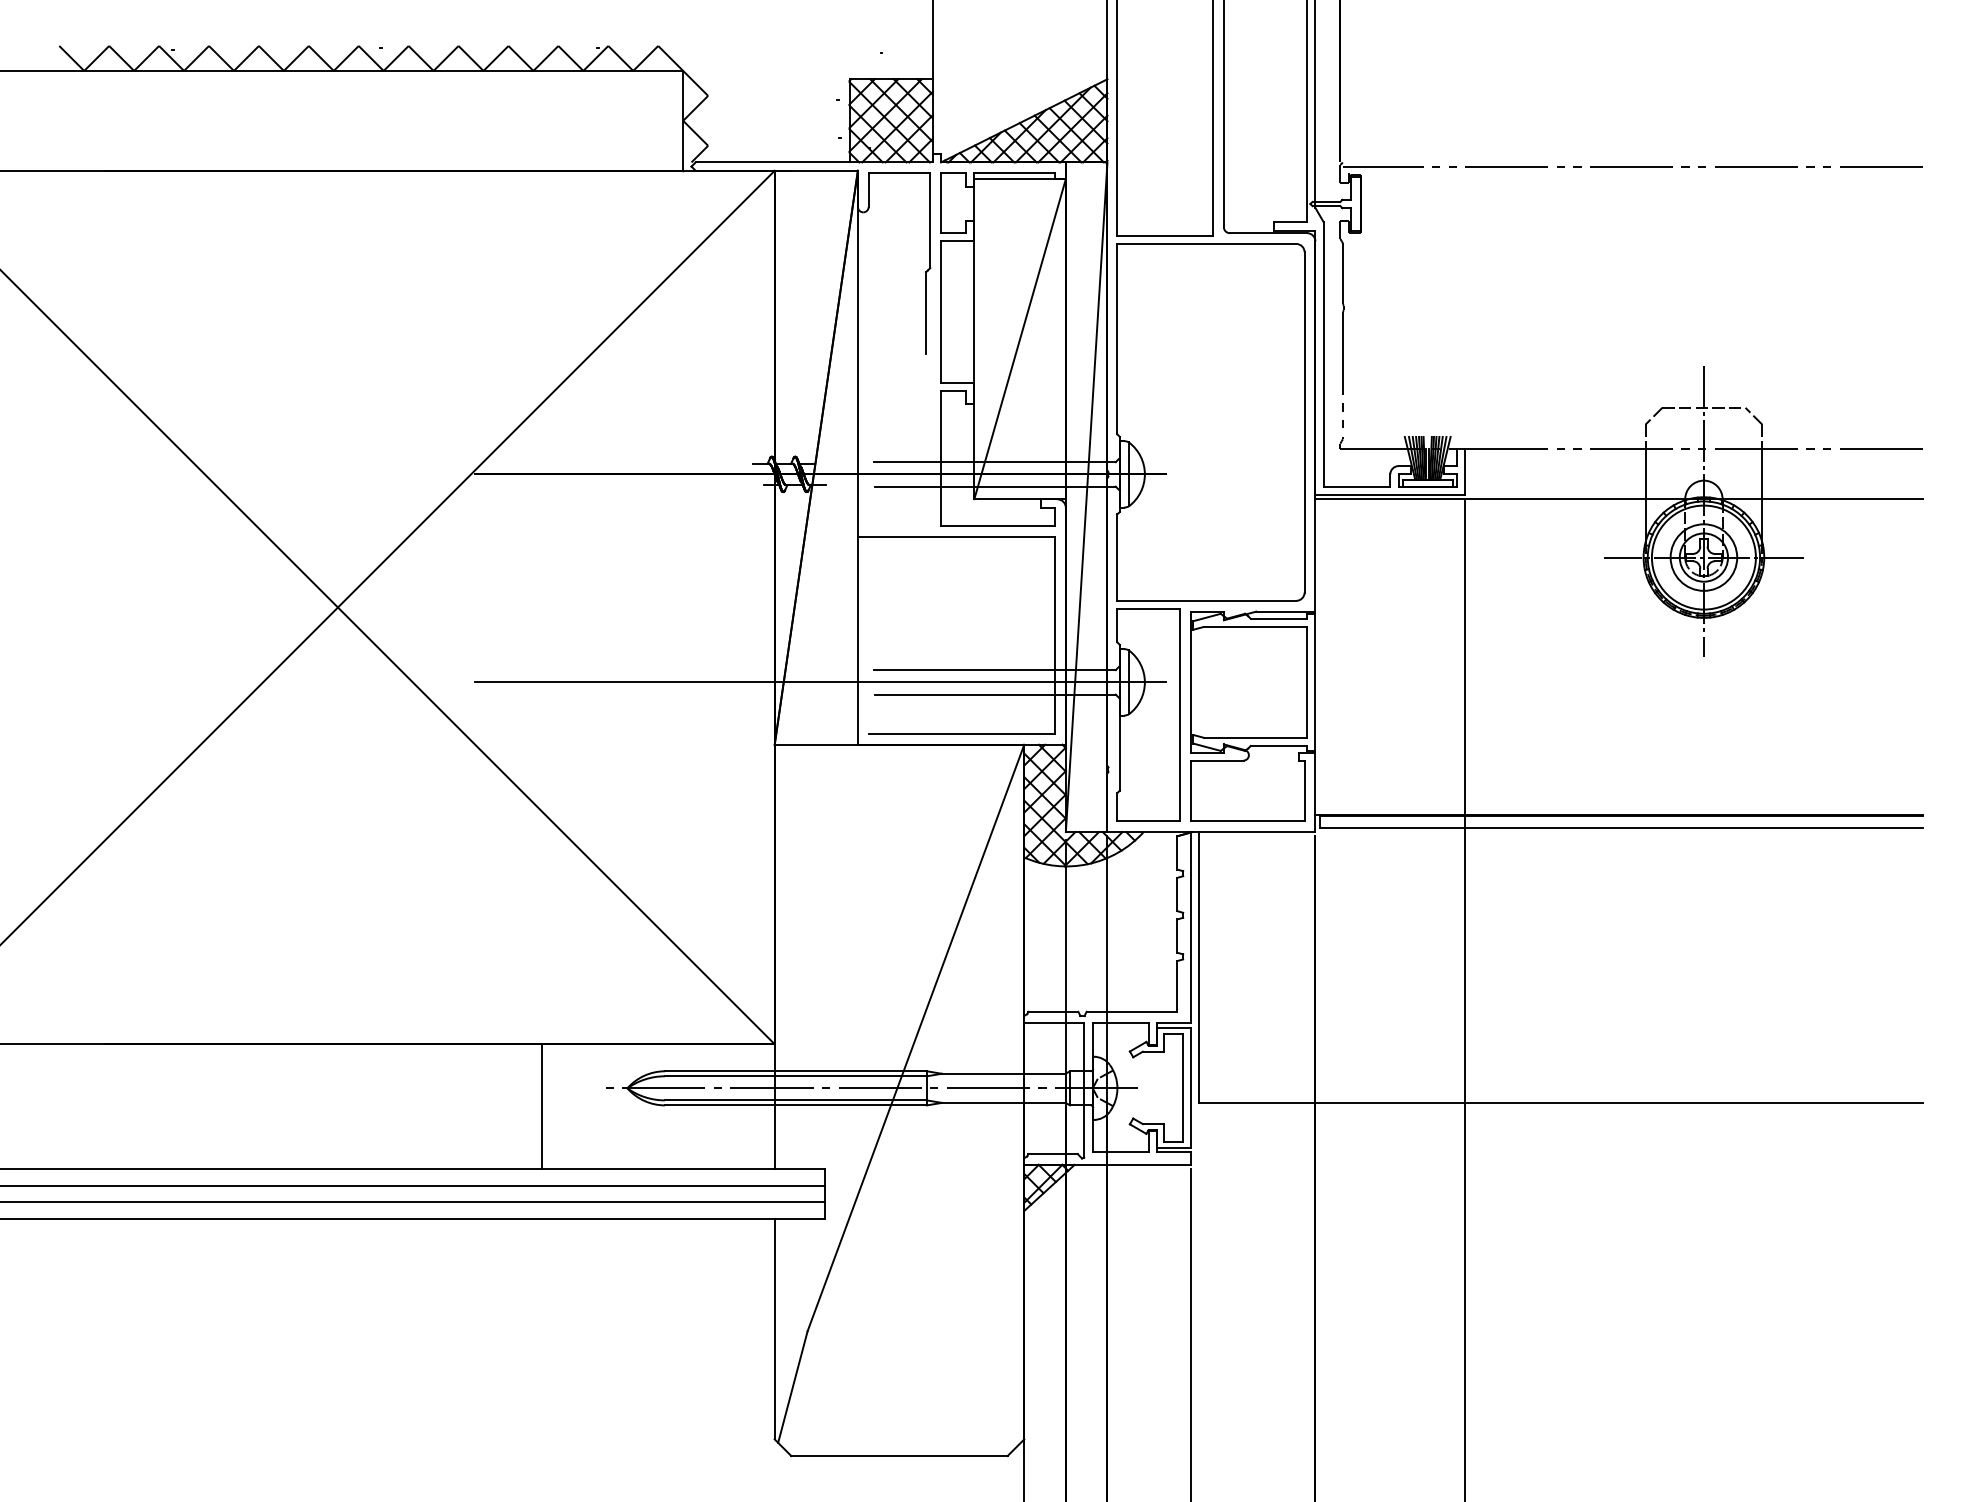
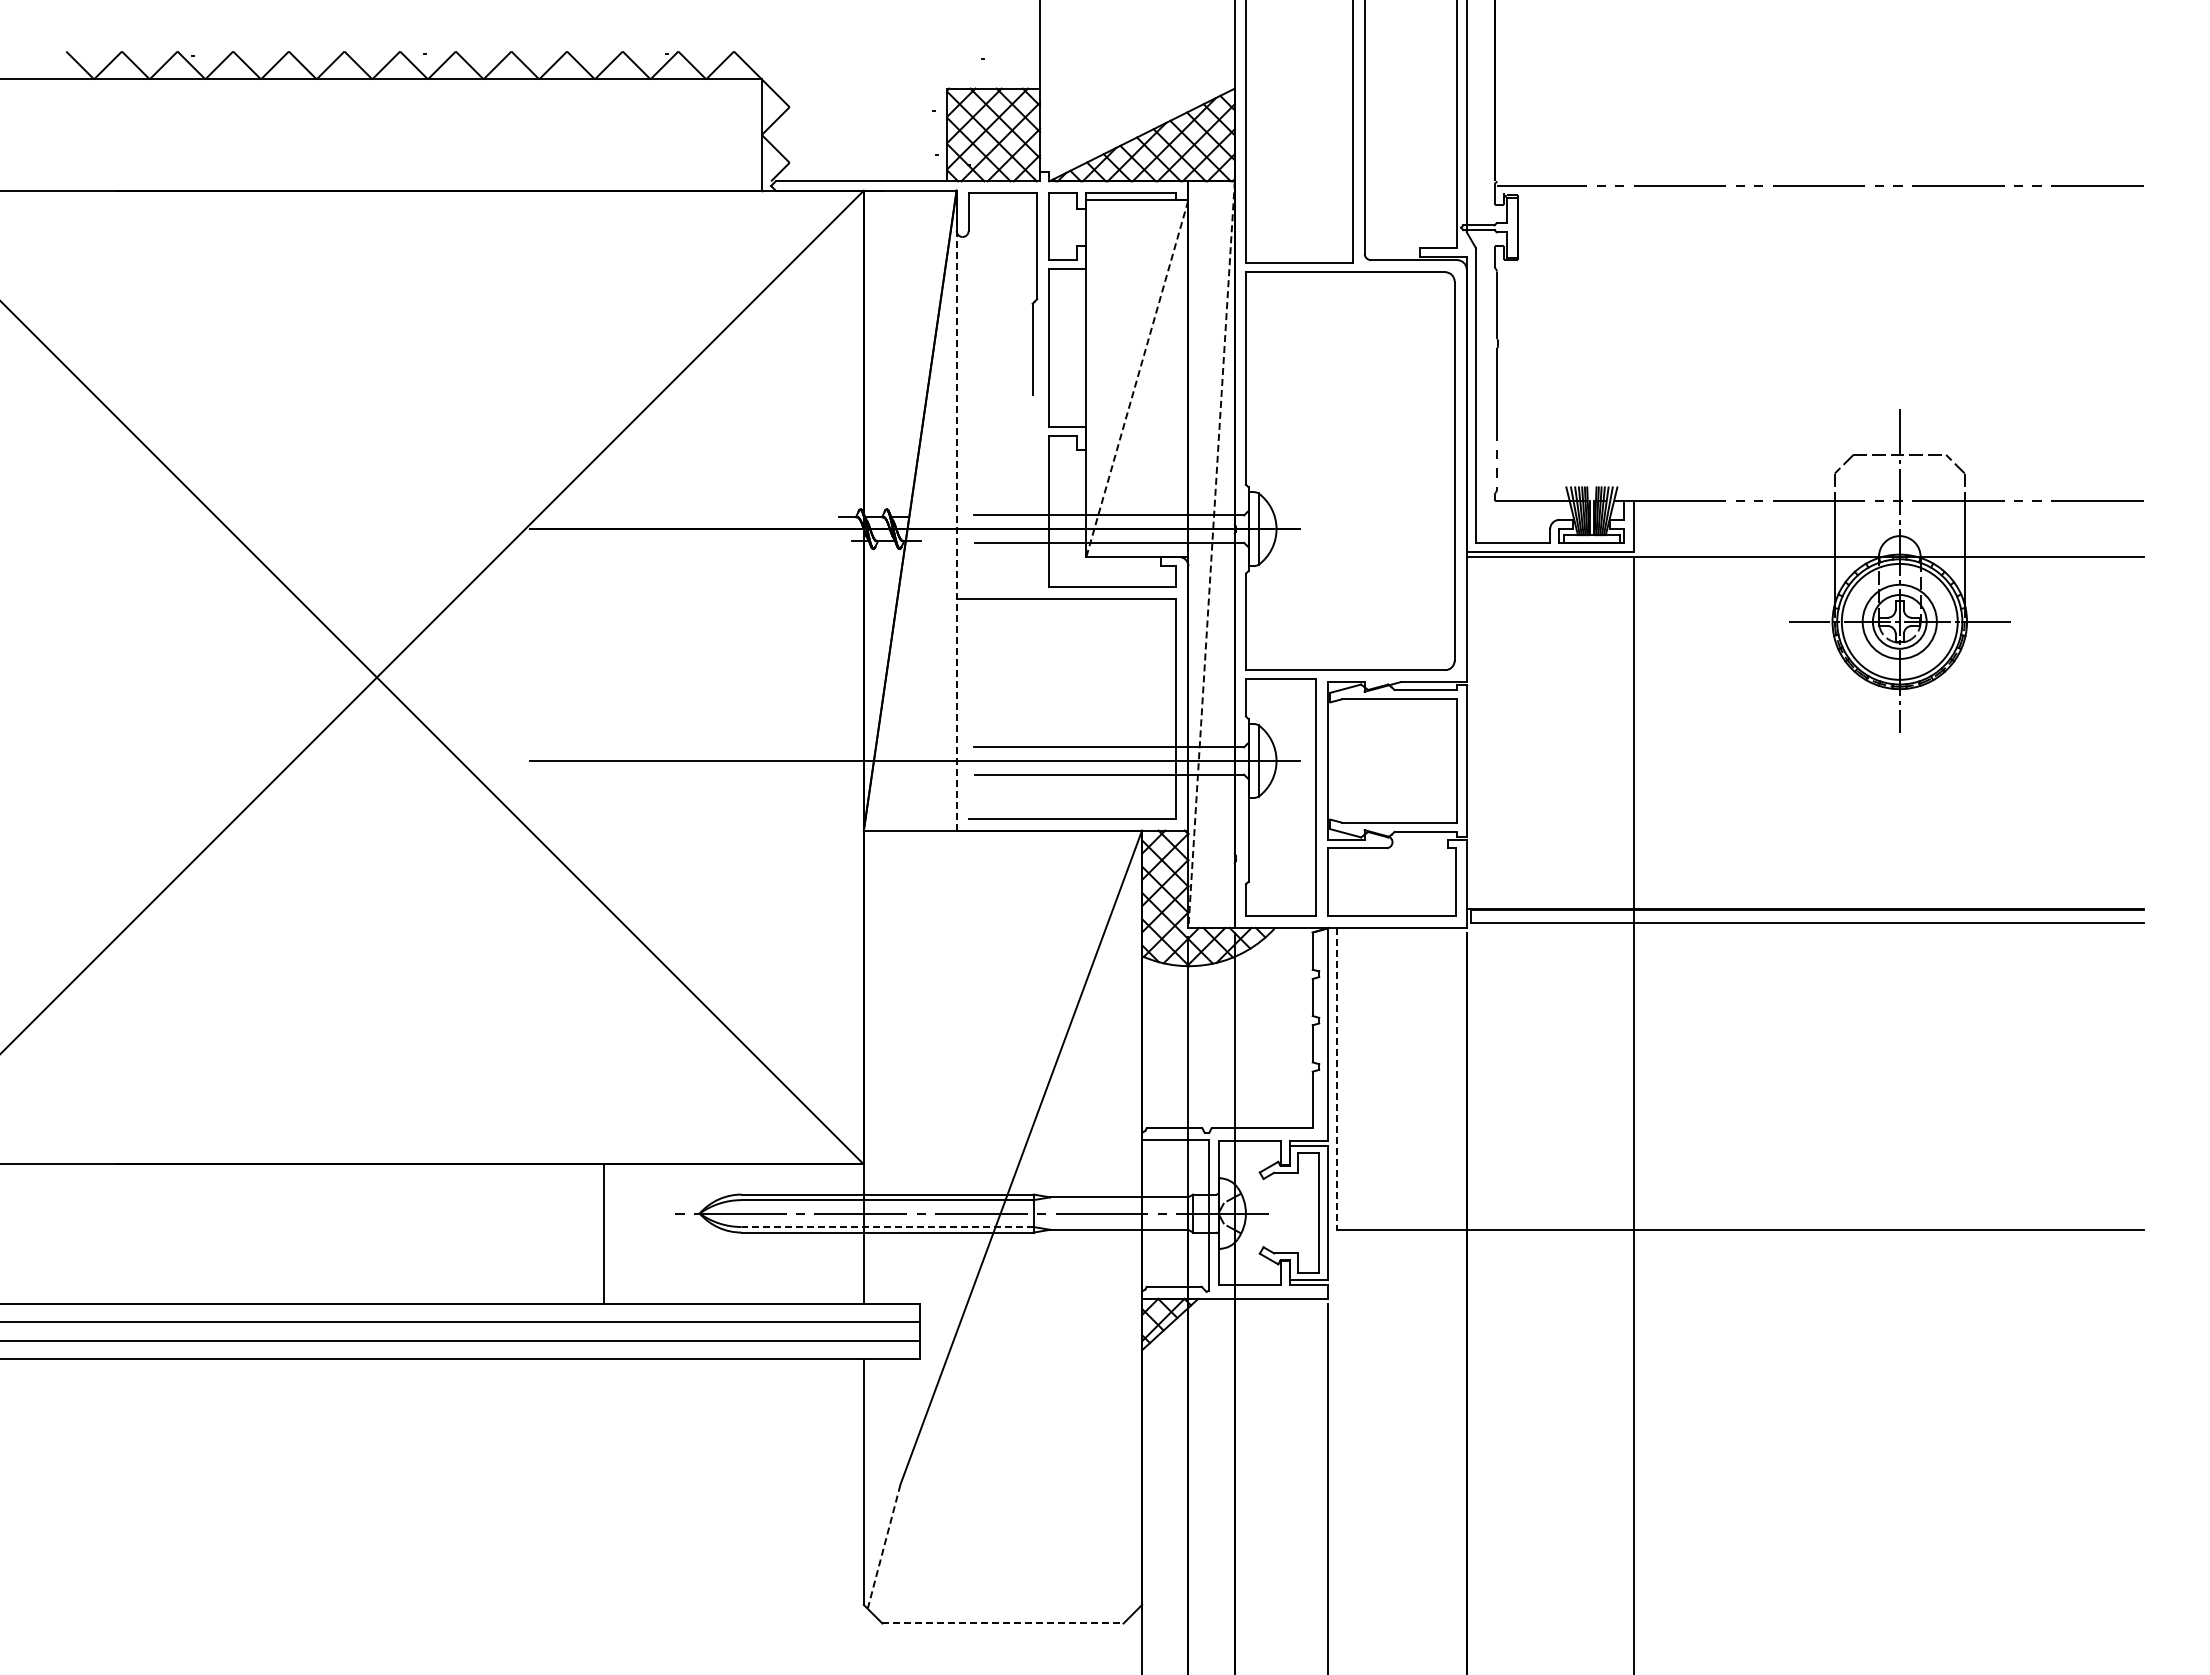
line: (1020, 339) -> (1137, 378), solid -> dashed
line: (857, 457) -> (956, 510), solid -> dashed
line: (1086, 498) -> (1211, 555), solid -> dashed
line: (1198, 968) -> (1336, 1079), solid -> dashed
line: (795, 1100) -> (887, 1227), solid -> dashed
line: (793, 1386) -> (884, 1546), solid -> dashed
line: (899, 1456) -> (1002, 1623), solid -> dashed

